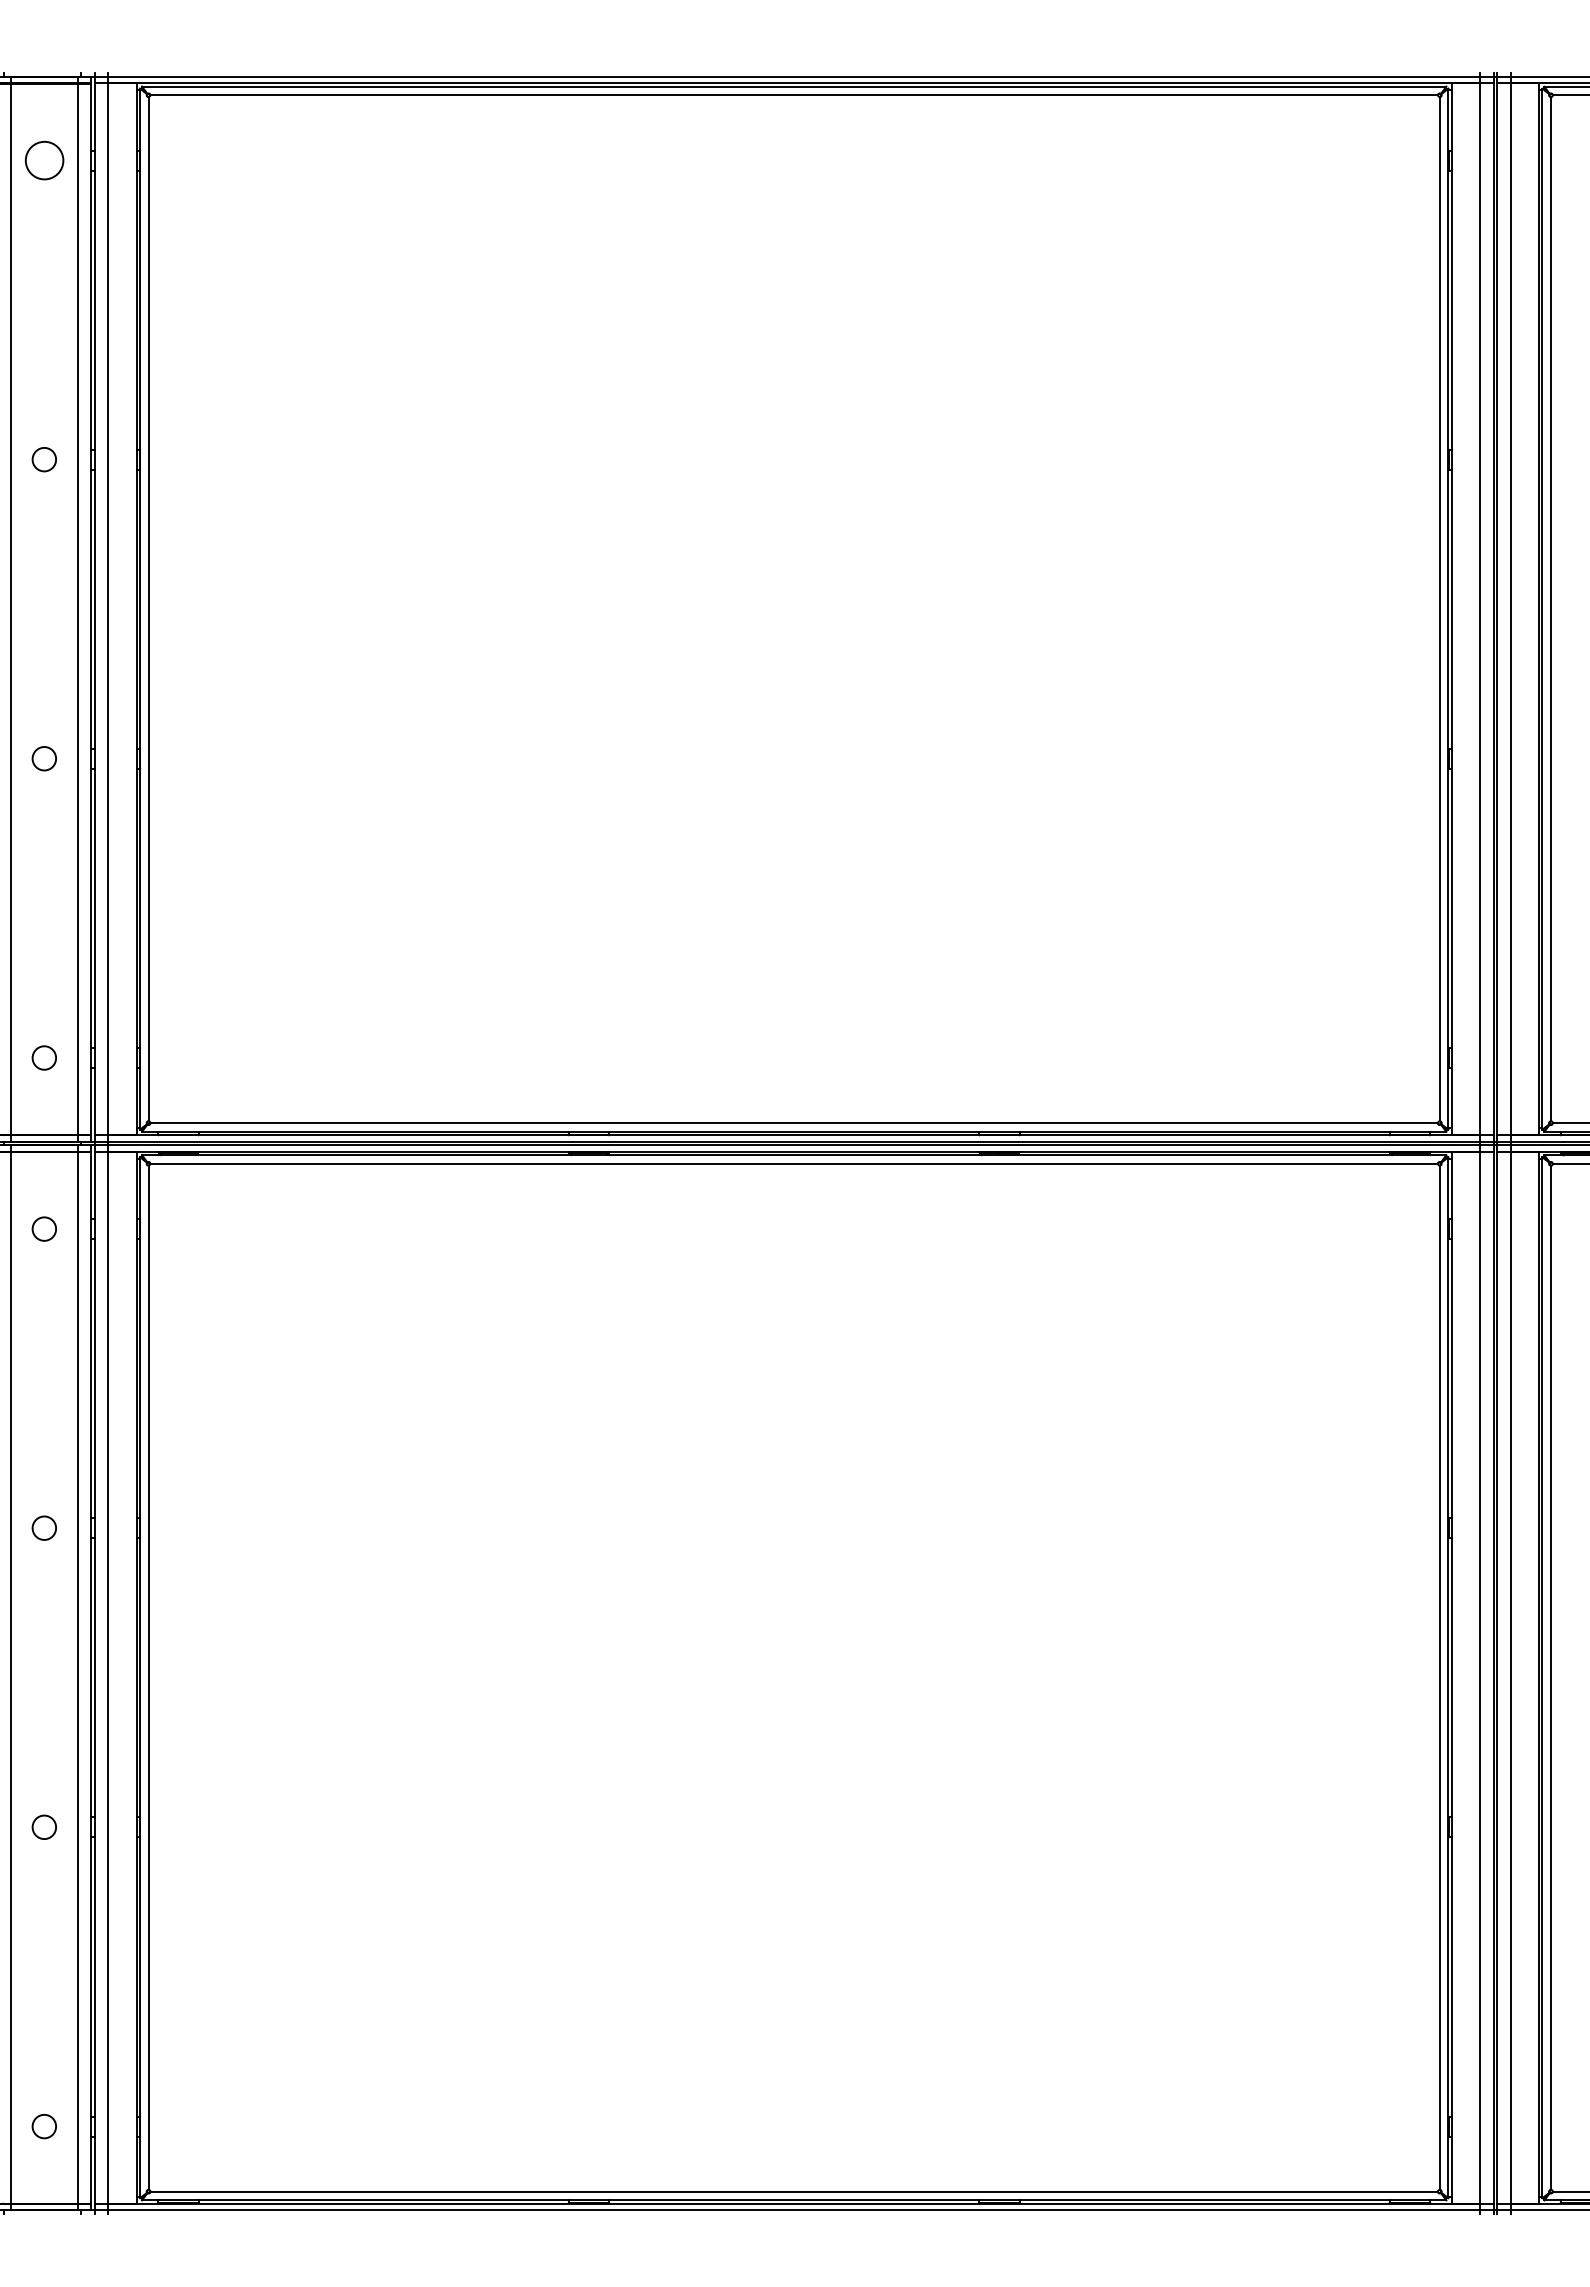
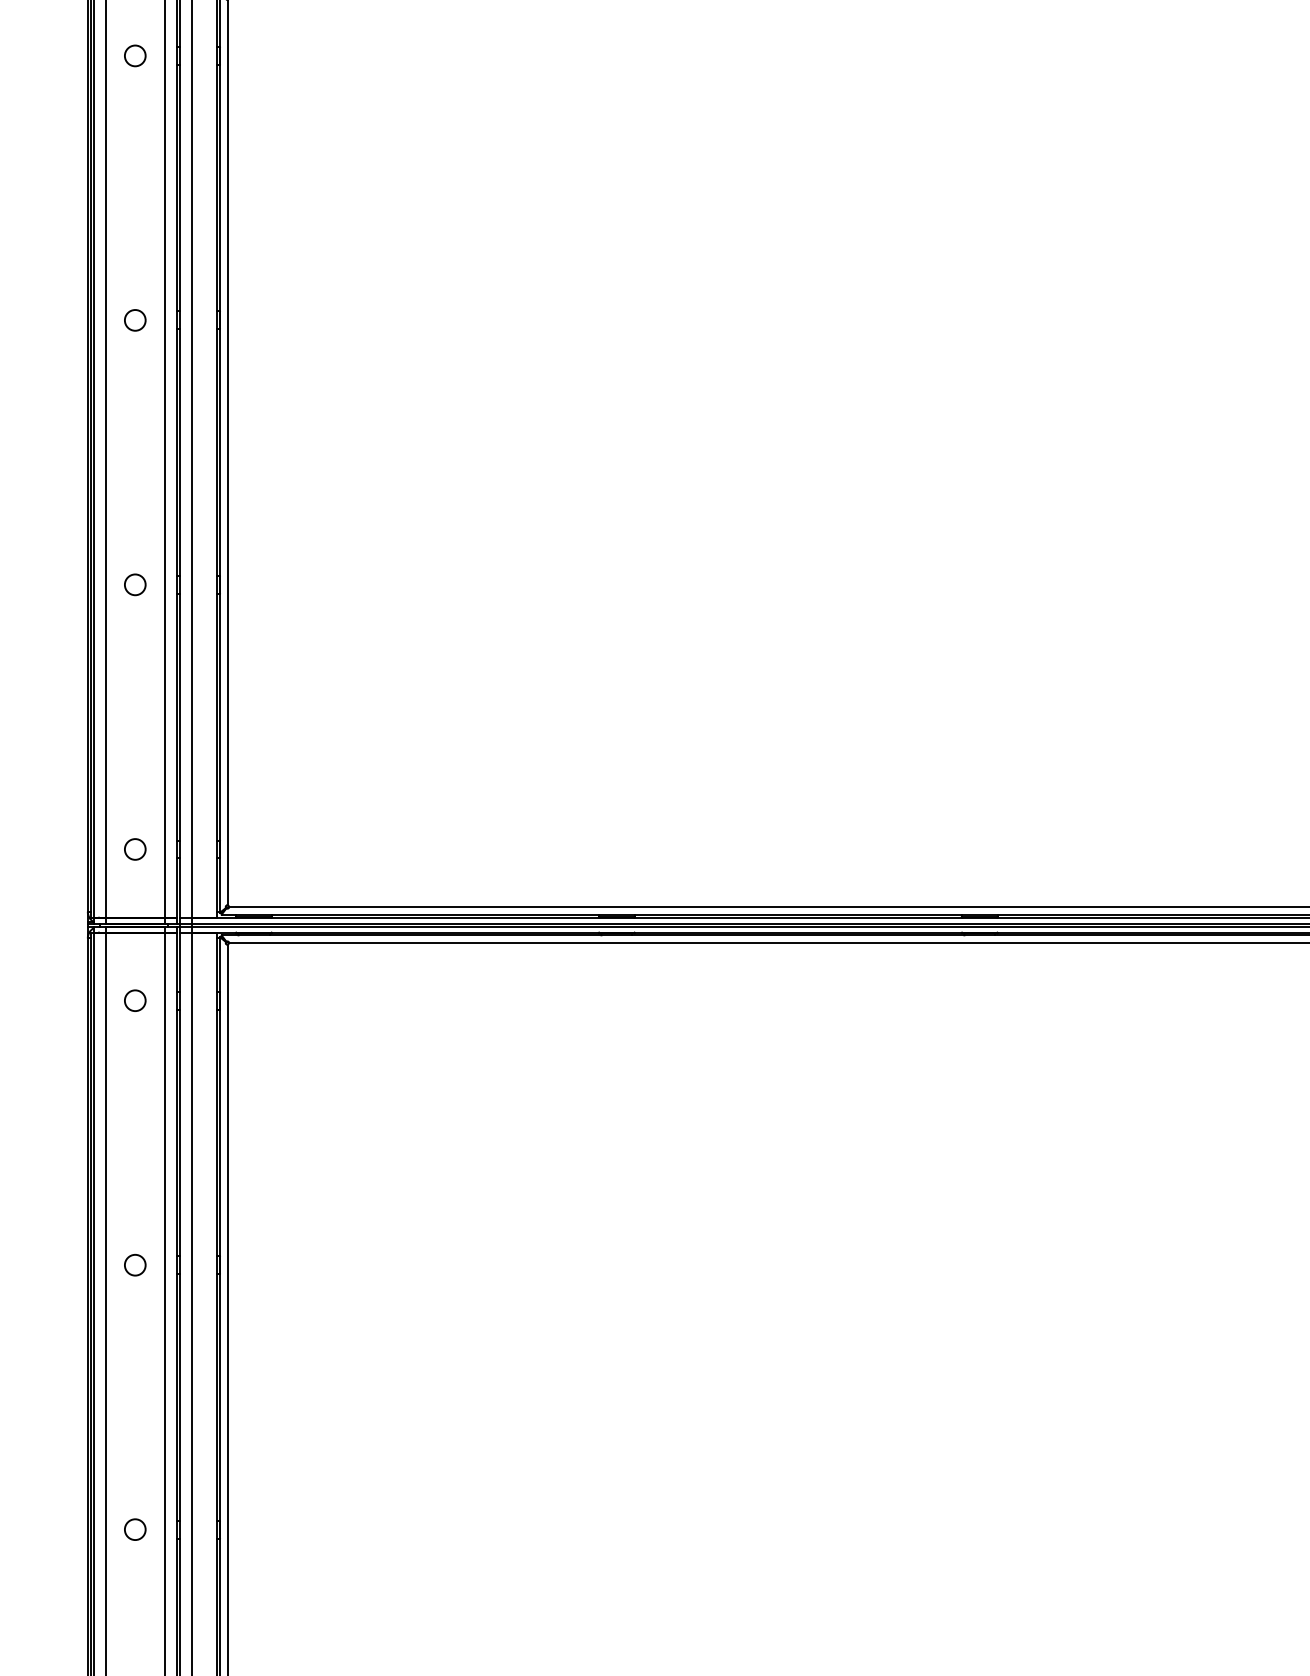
circle: (43, 160) -> (134, 55), size x0.62

